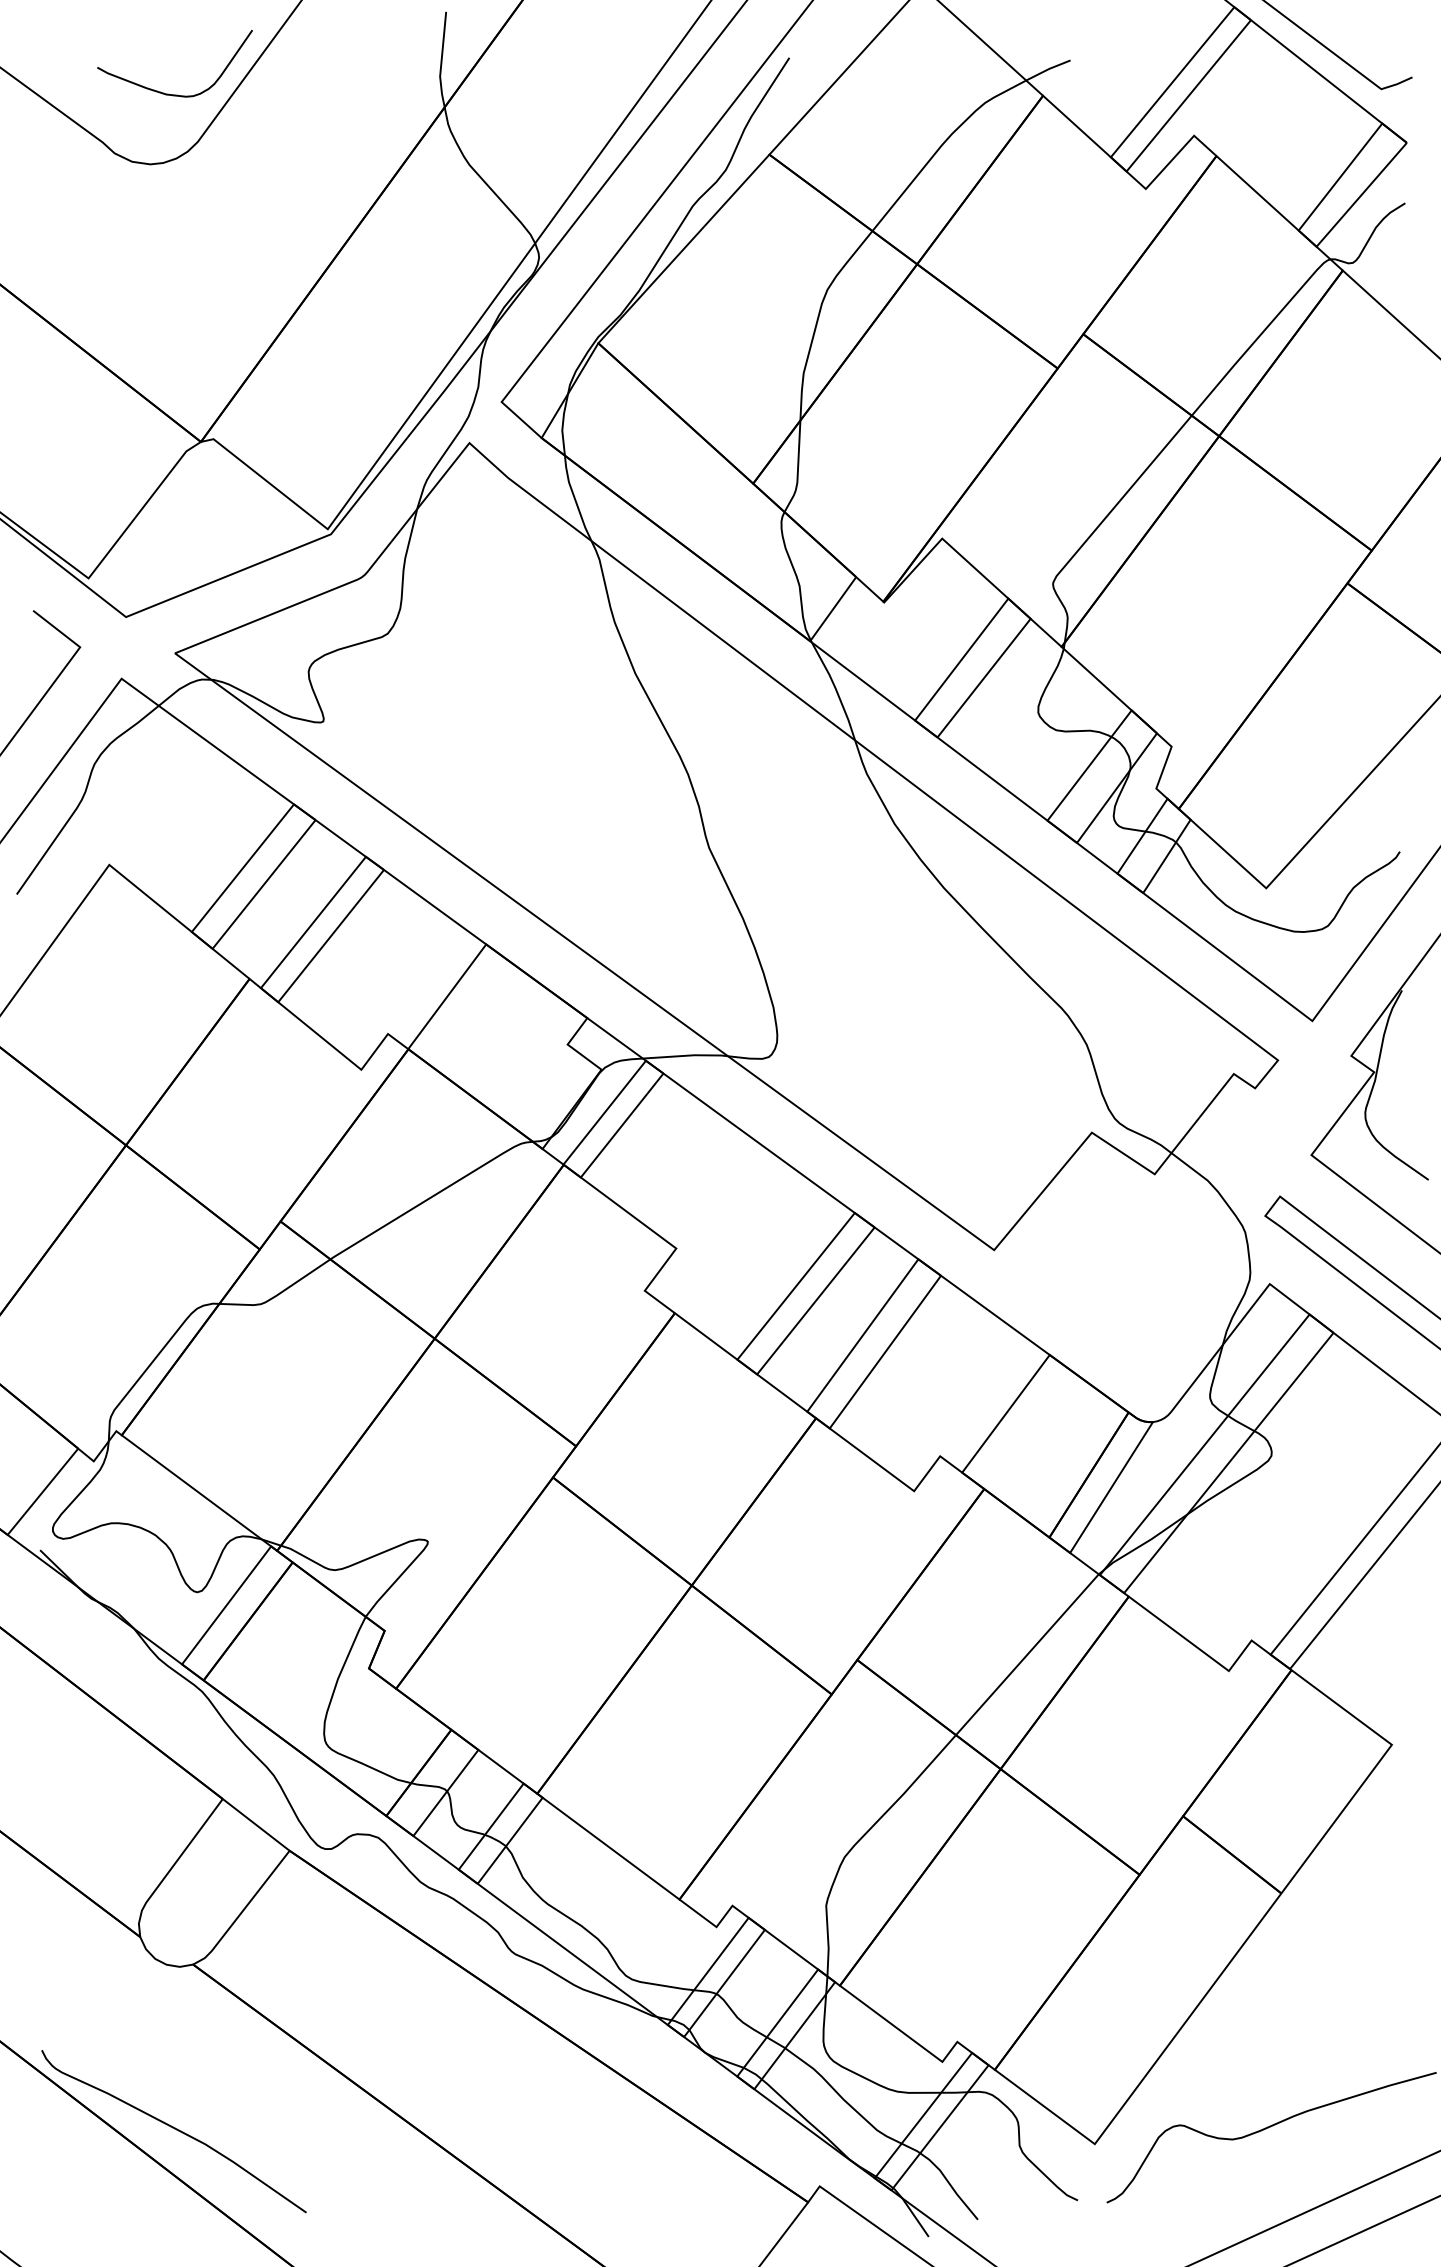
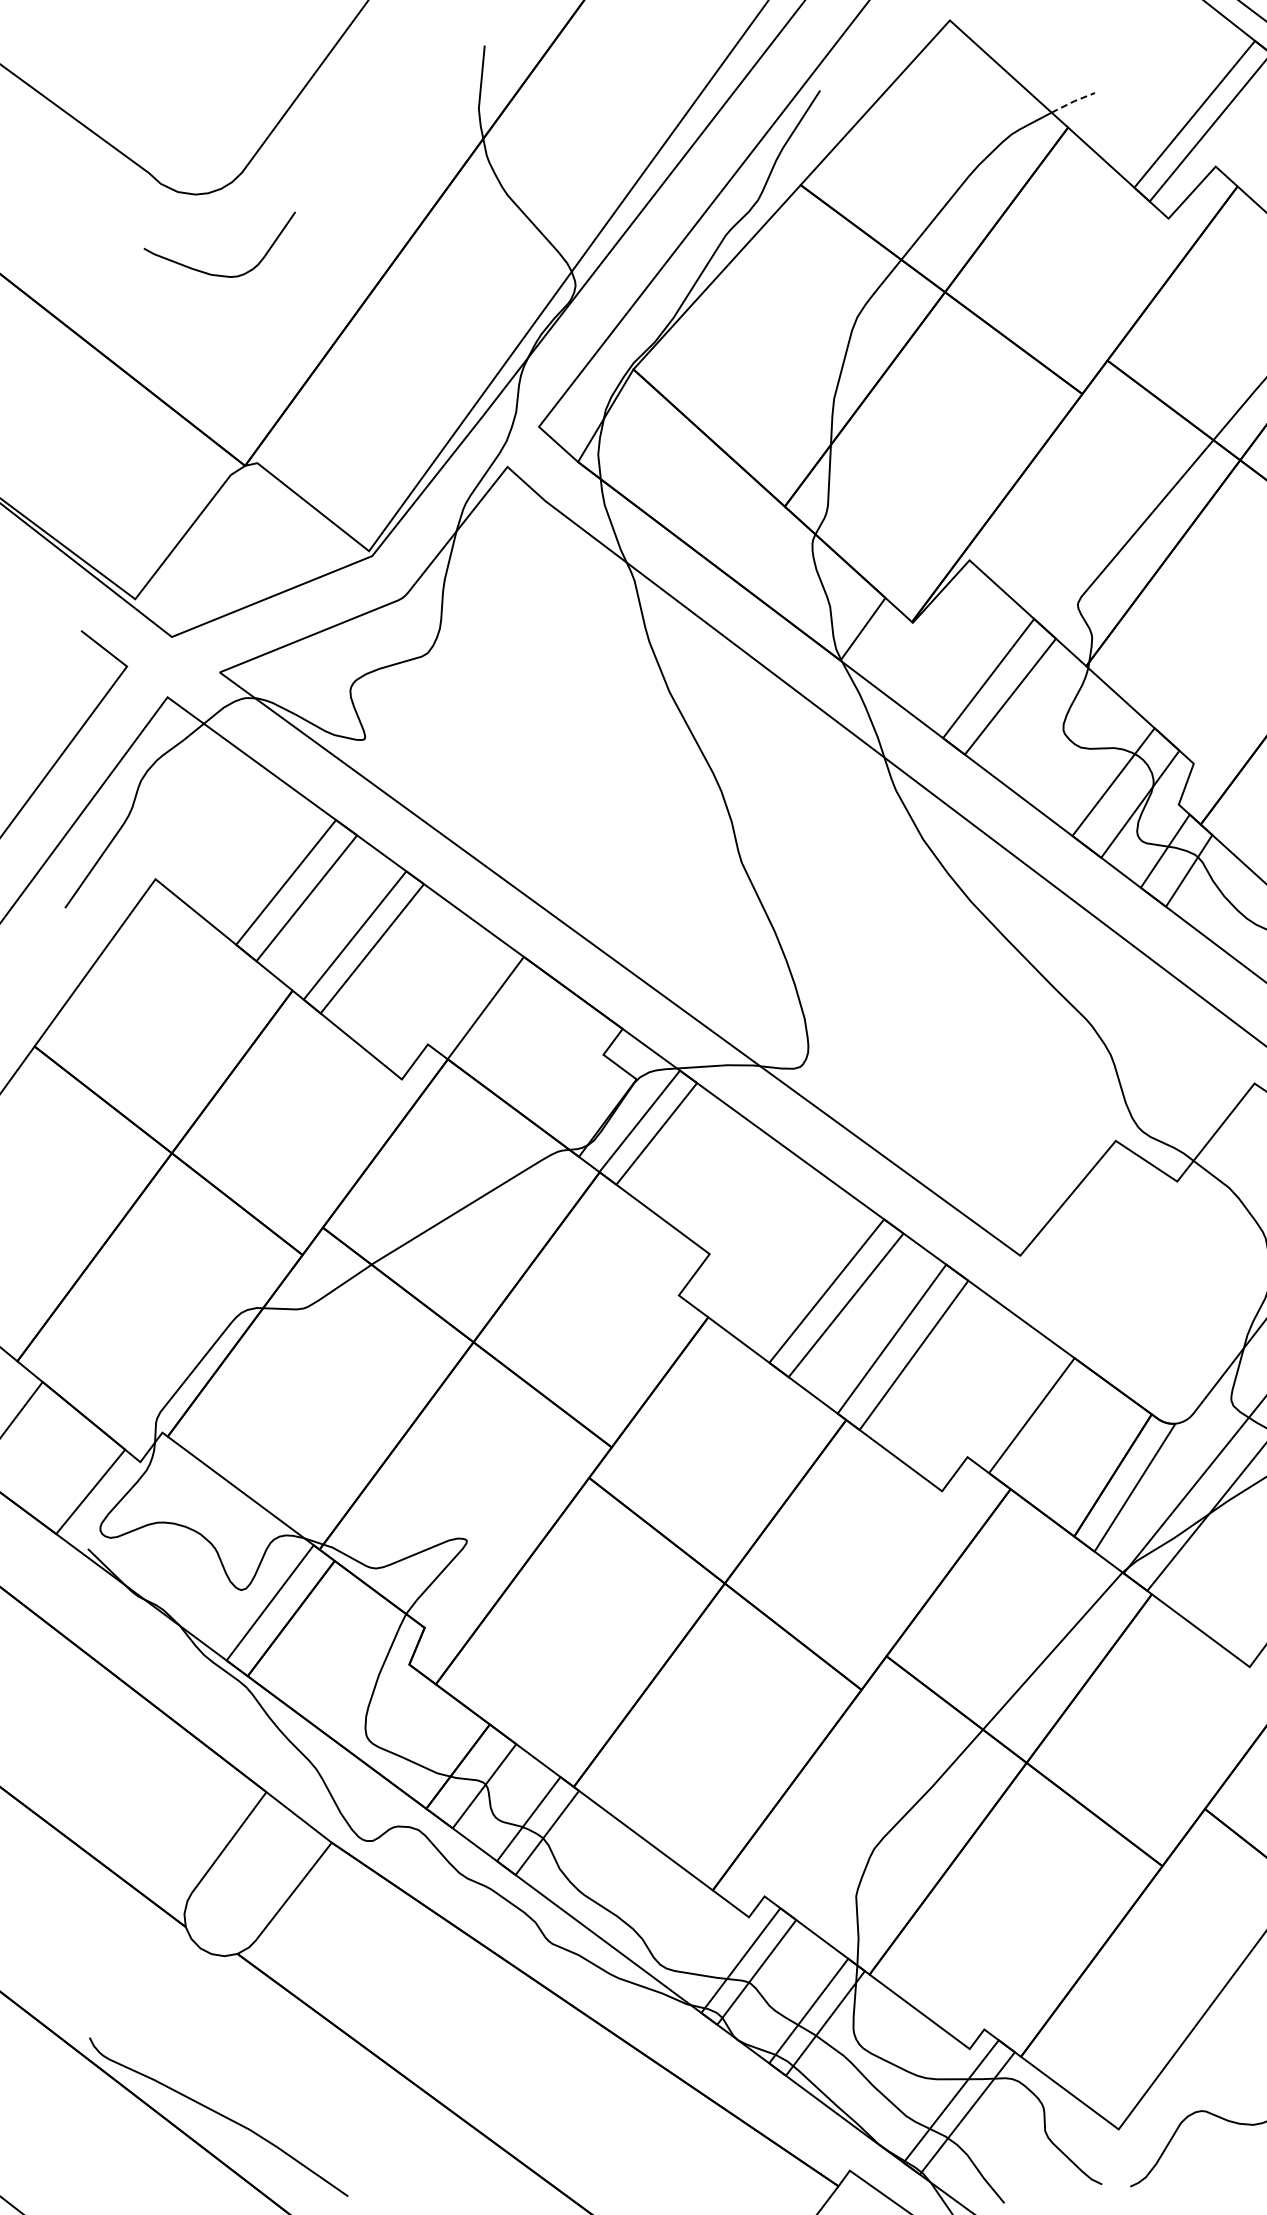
line: (1048, 69) -> (1073, 101), solid -> dashed
curve: (168, 93) -> (213, 273), moved

